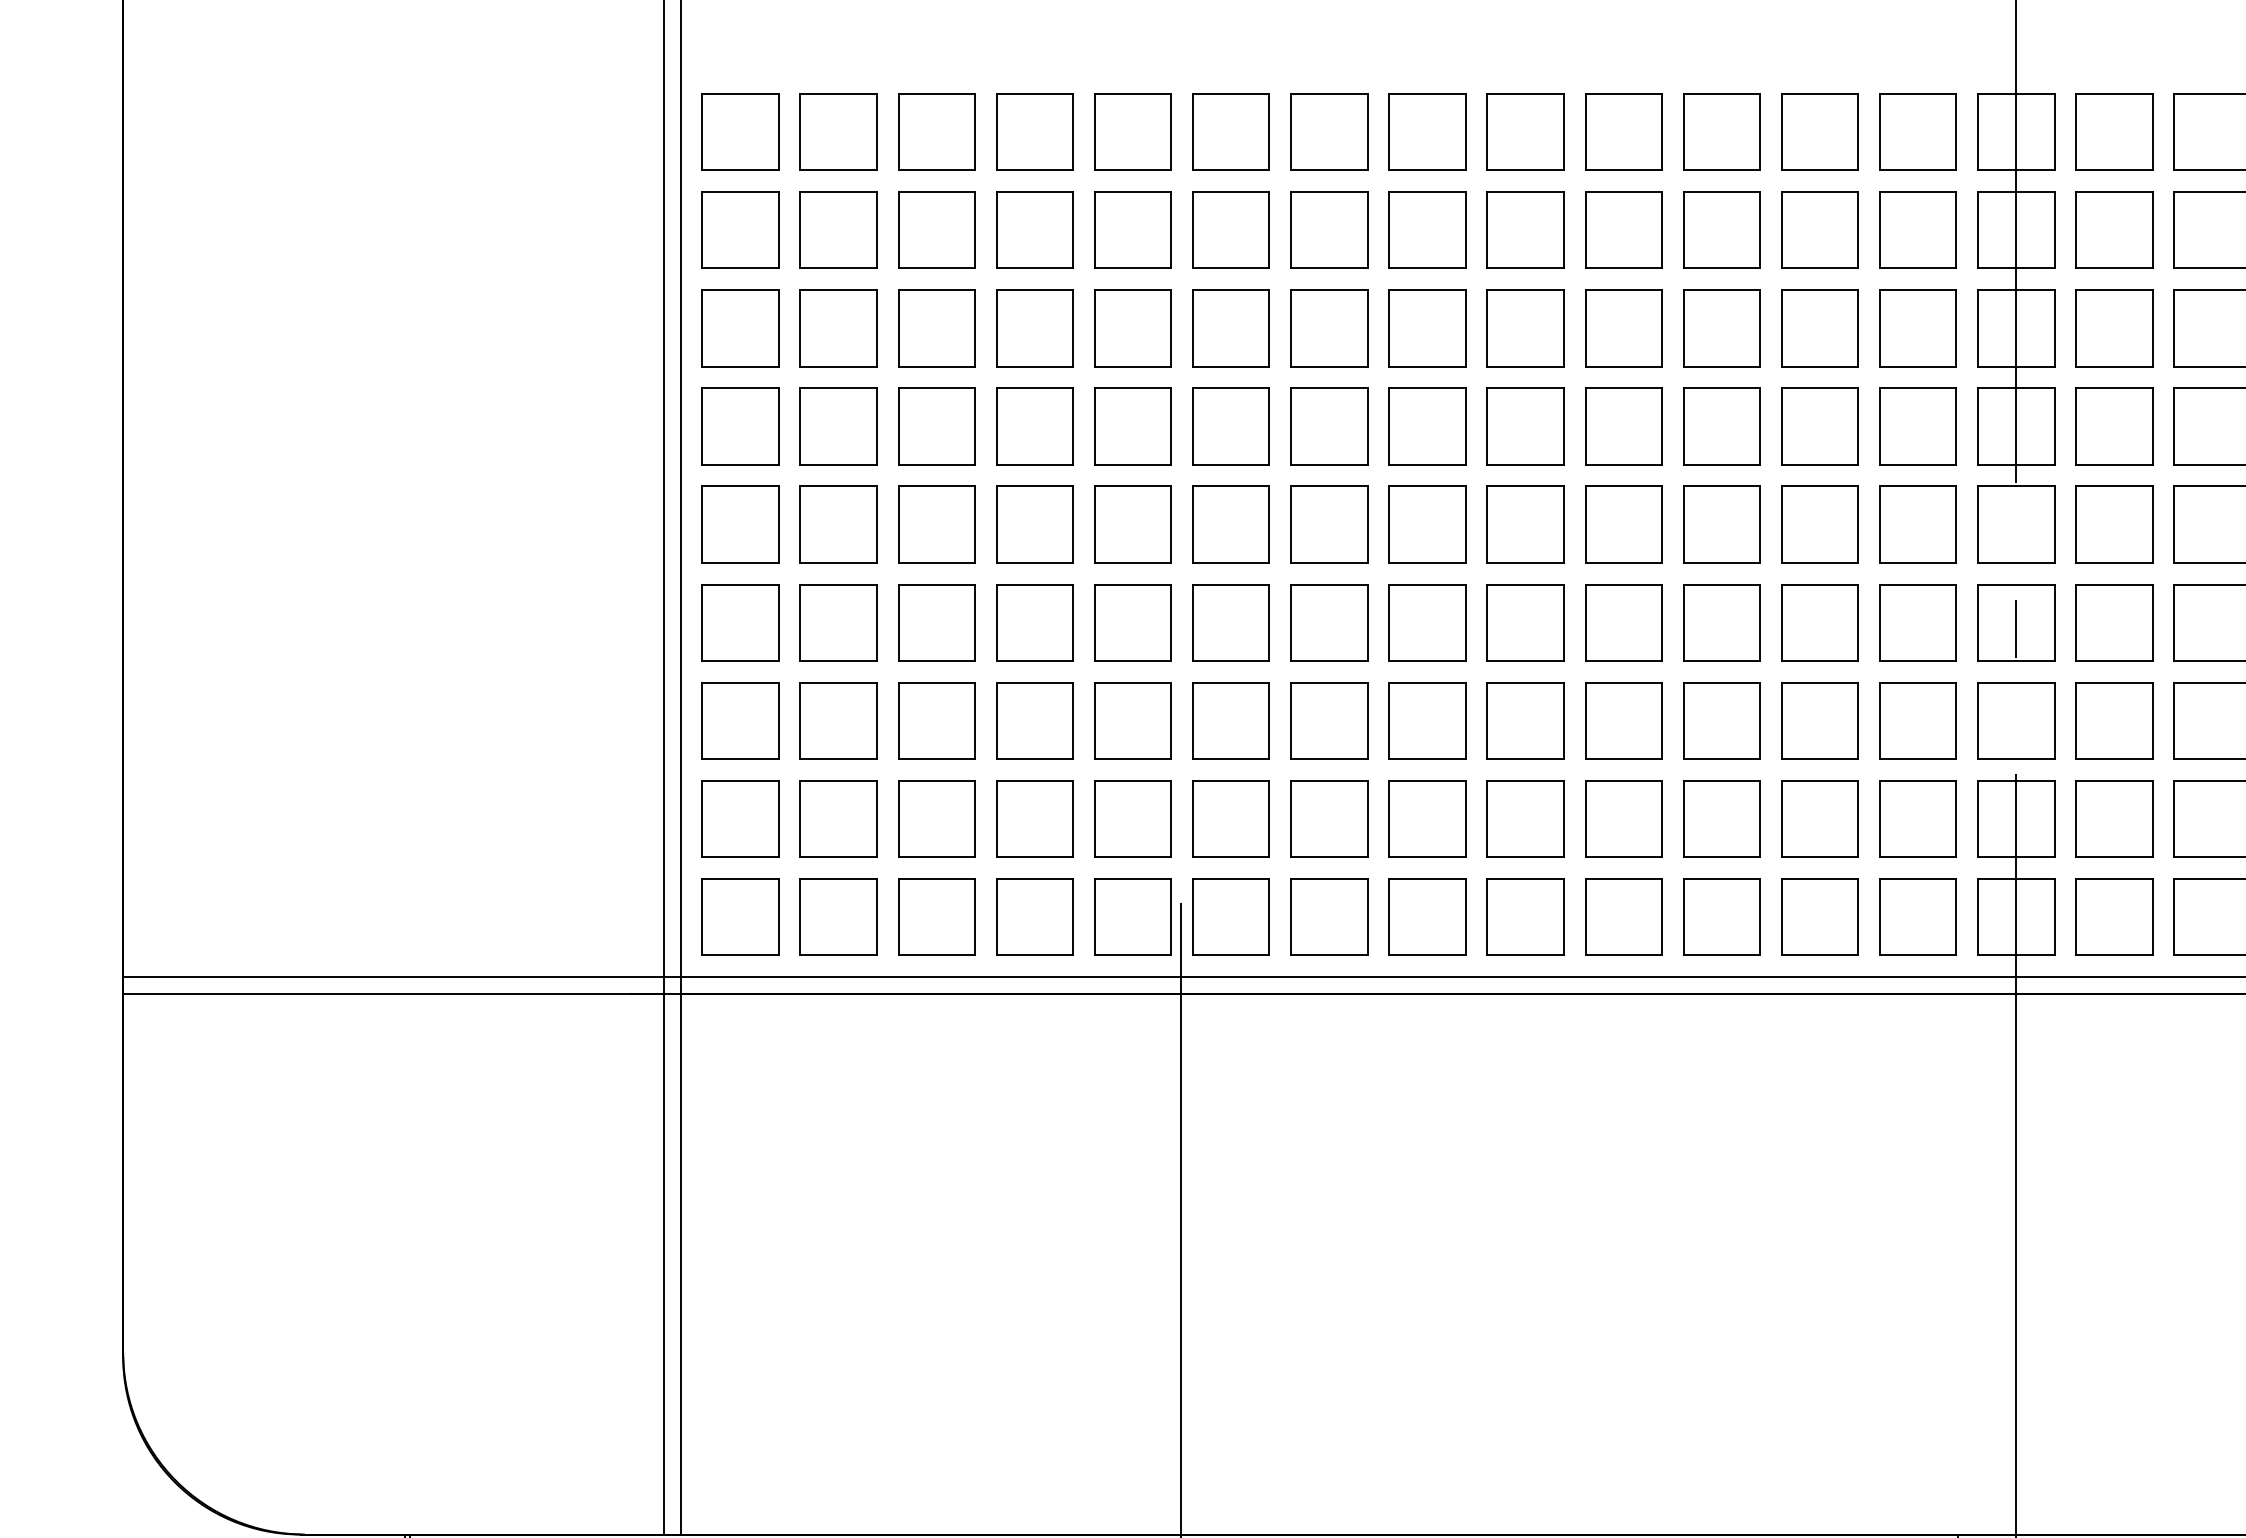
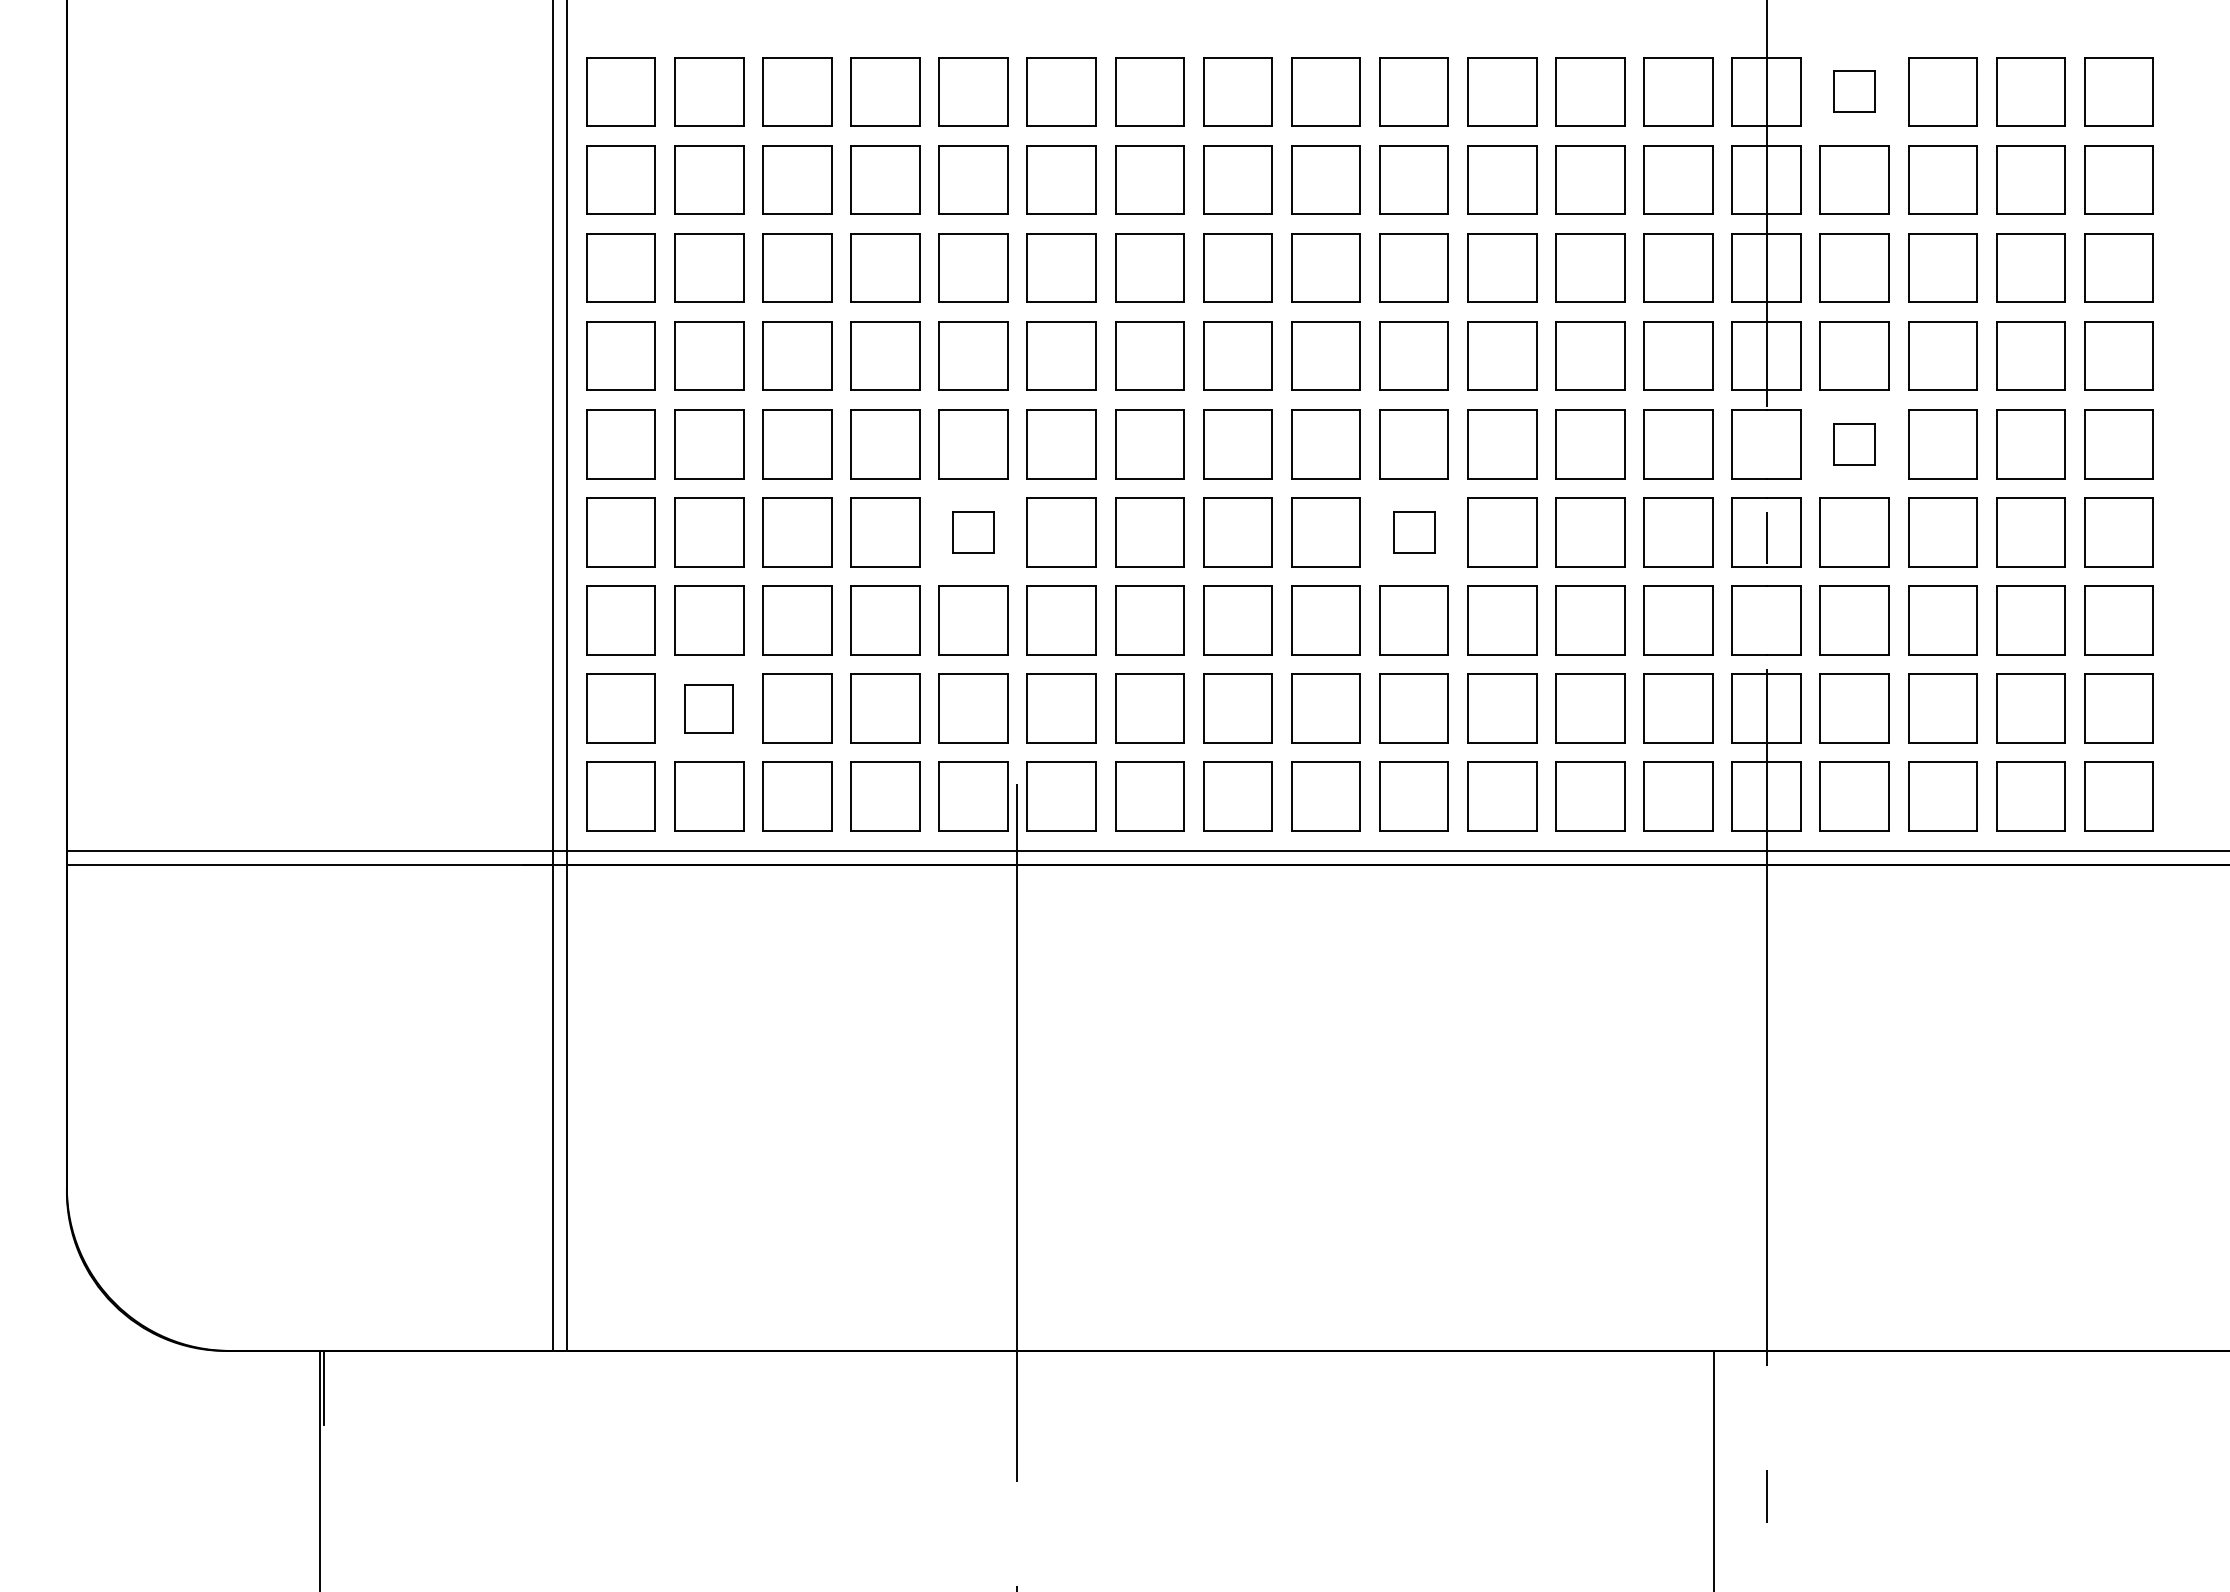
part: (2114, 131) -> (1854, 91), size x0.6
part: (2114, 524) -> (1854, 444), size x0.6
part: (1132, 622) -> (973, 532), size x0.6
part: (1623, 622) -> (1413, 532), size x0.6
part: (838, 818) -> (709, 708), size x0.7

